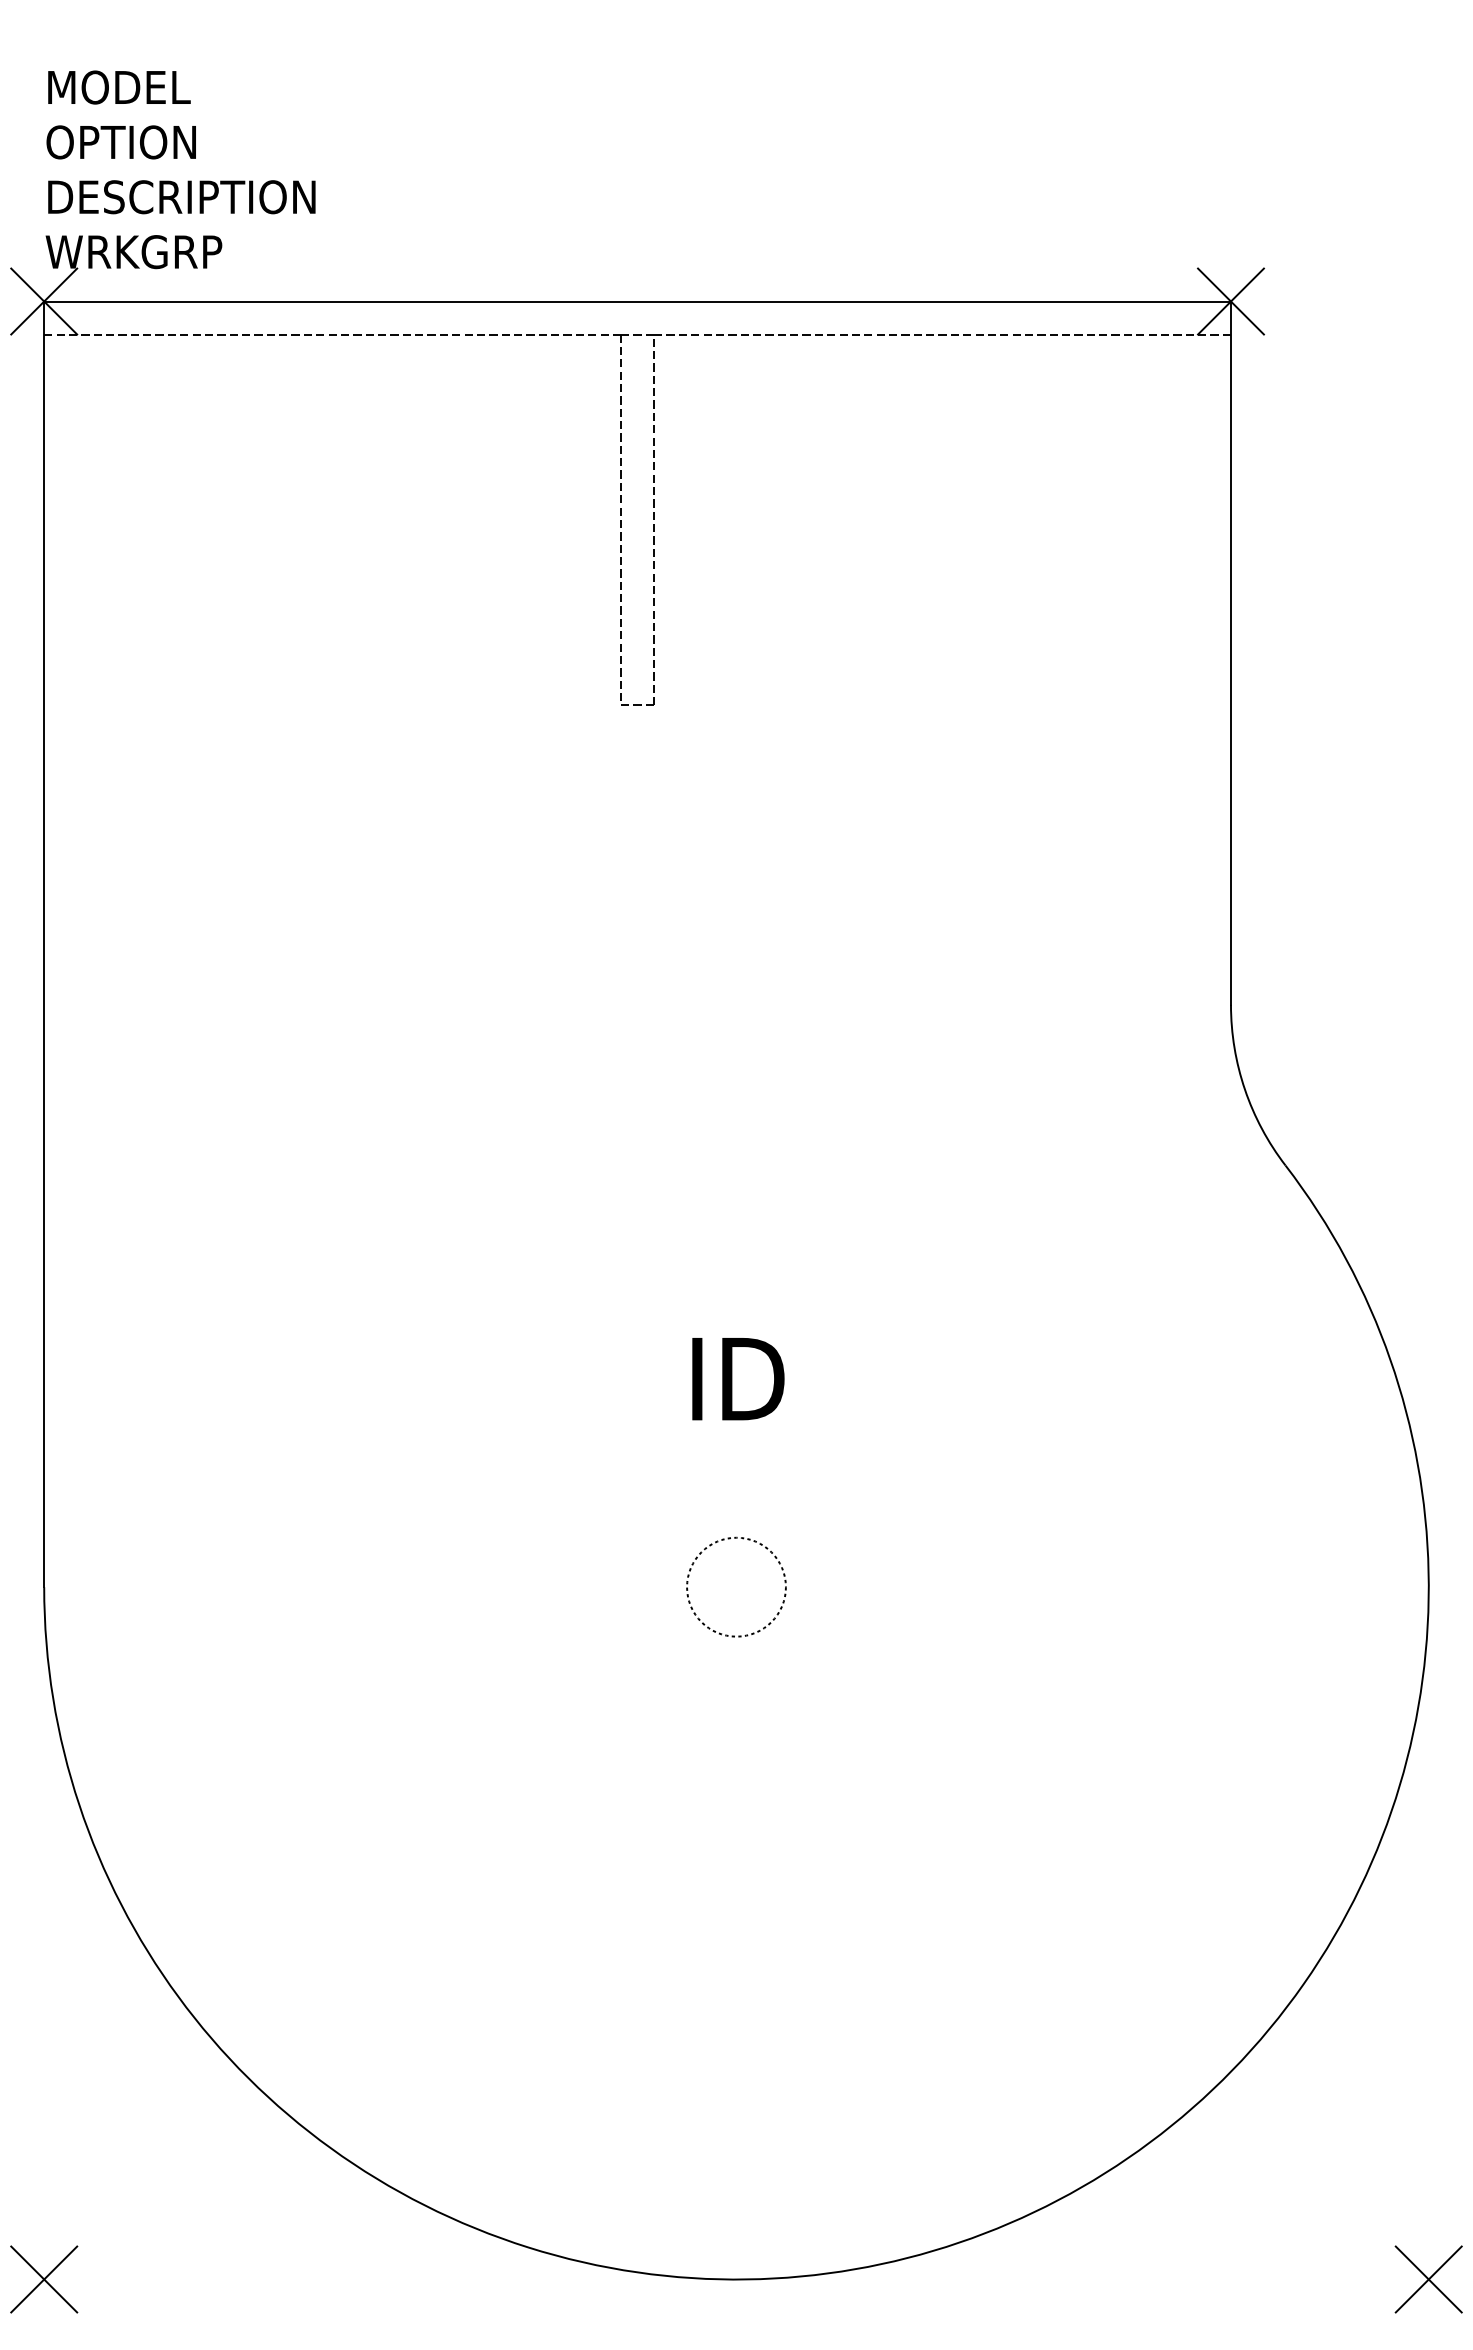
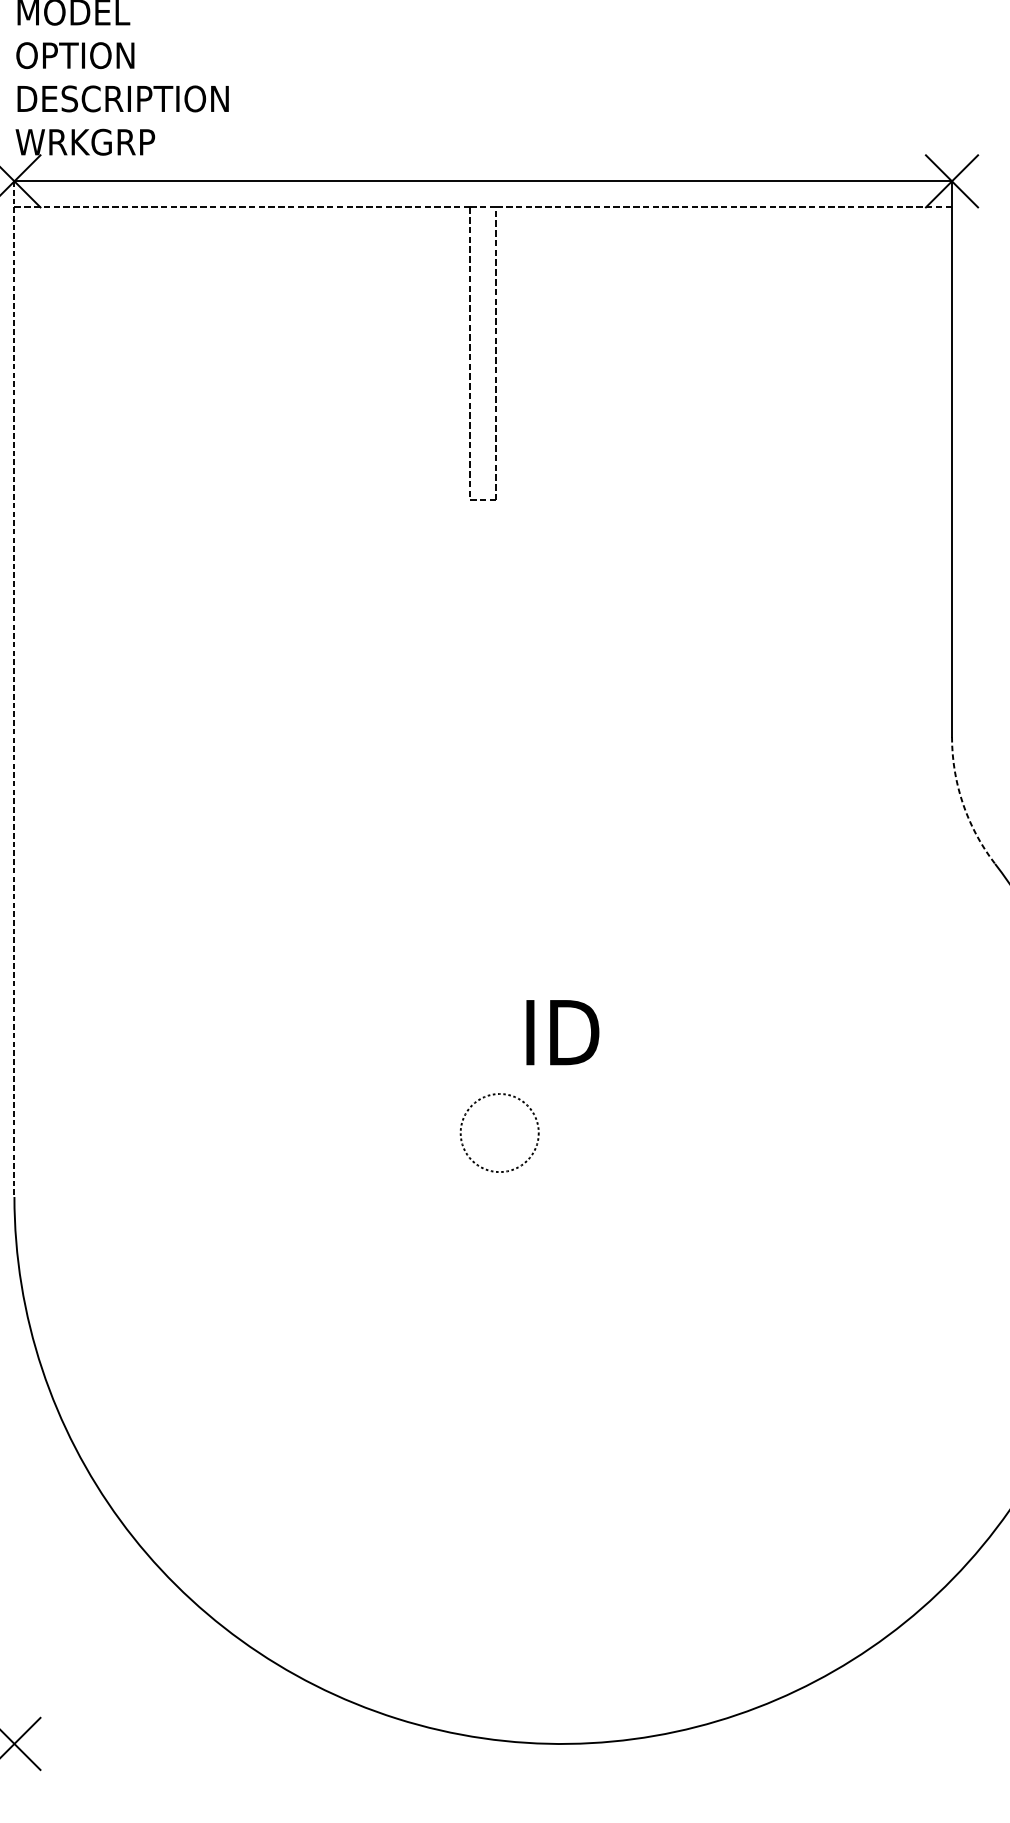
line: (44, 944) -> (14, 689), solid -> dashed
arc: (1245, 1089) -> (963, 803), solid -> dashed
circle: (736, 1586) -> (499, 1132), moved

